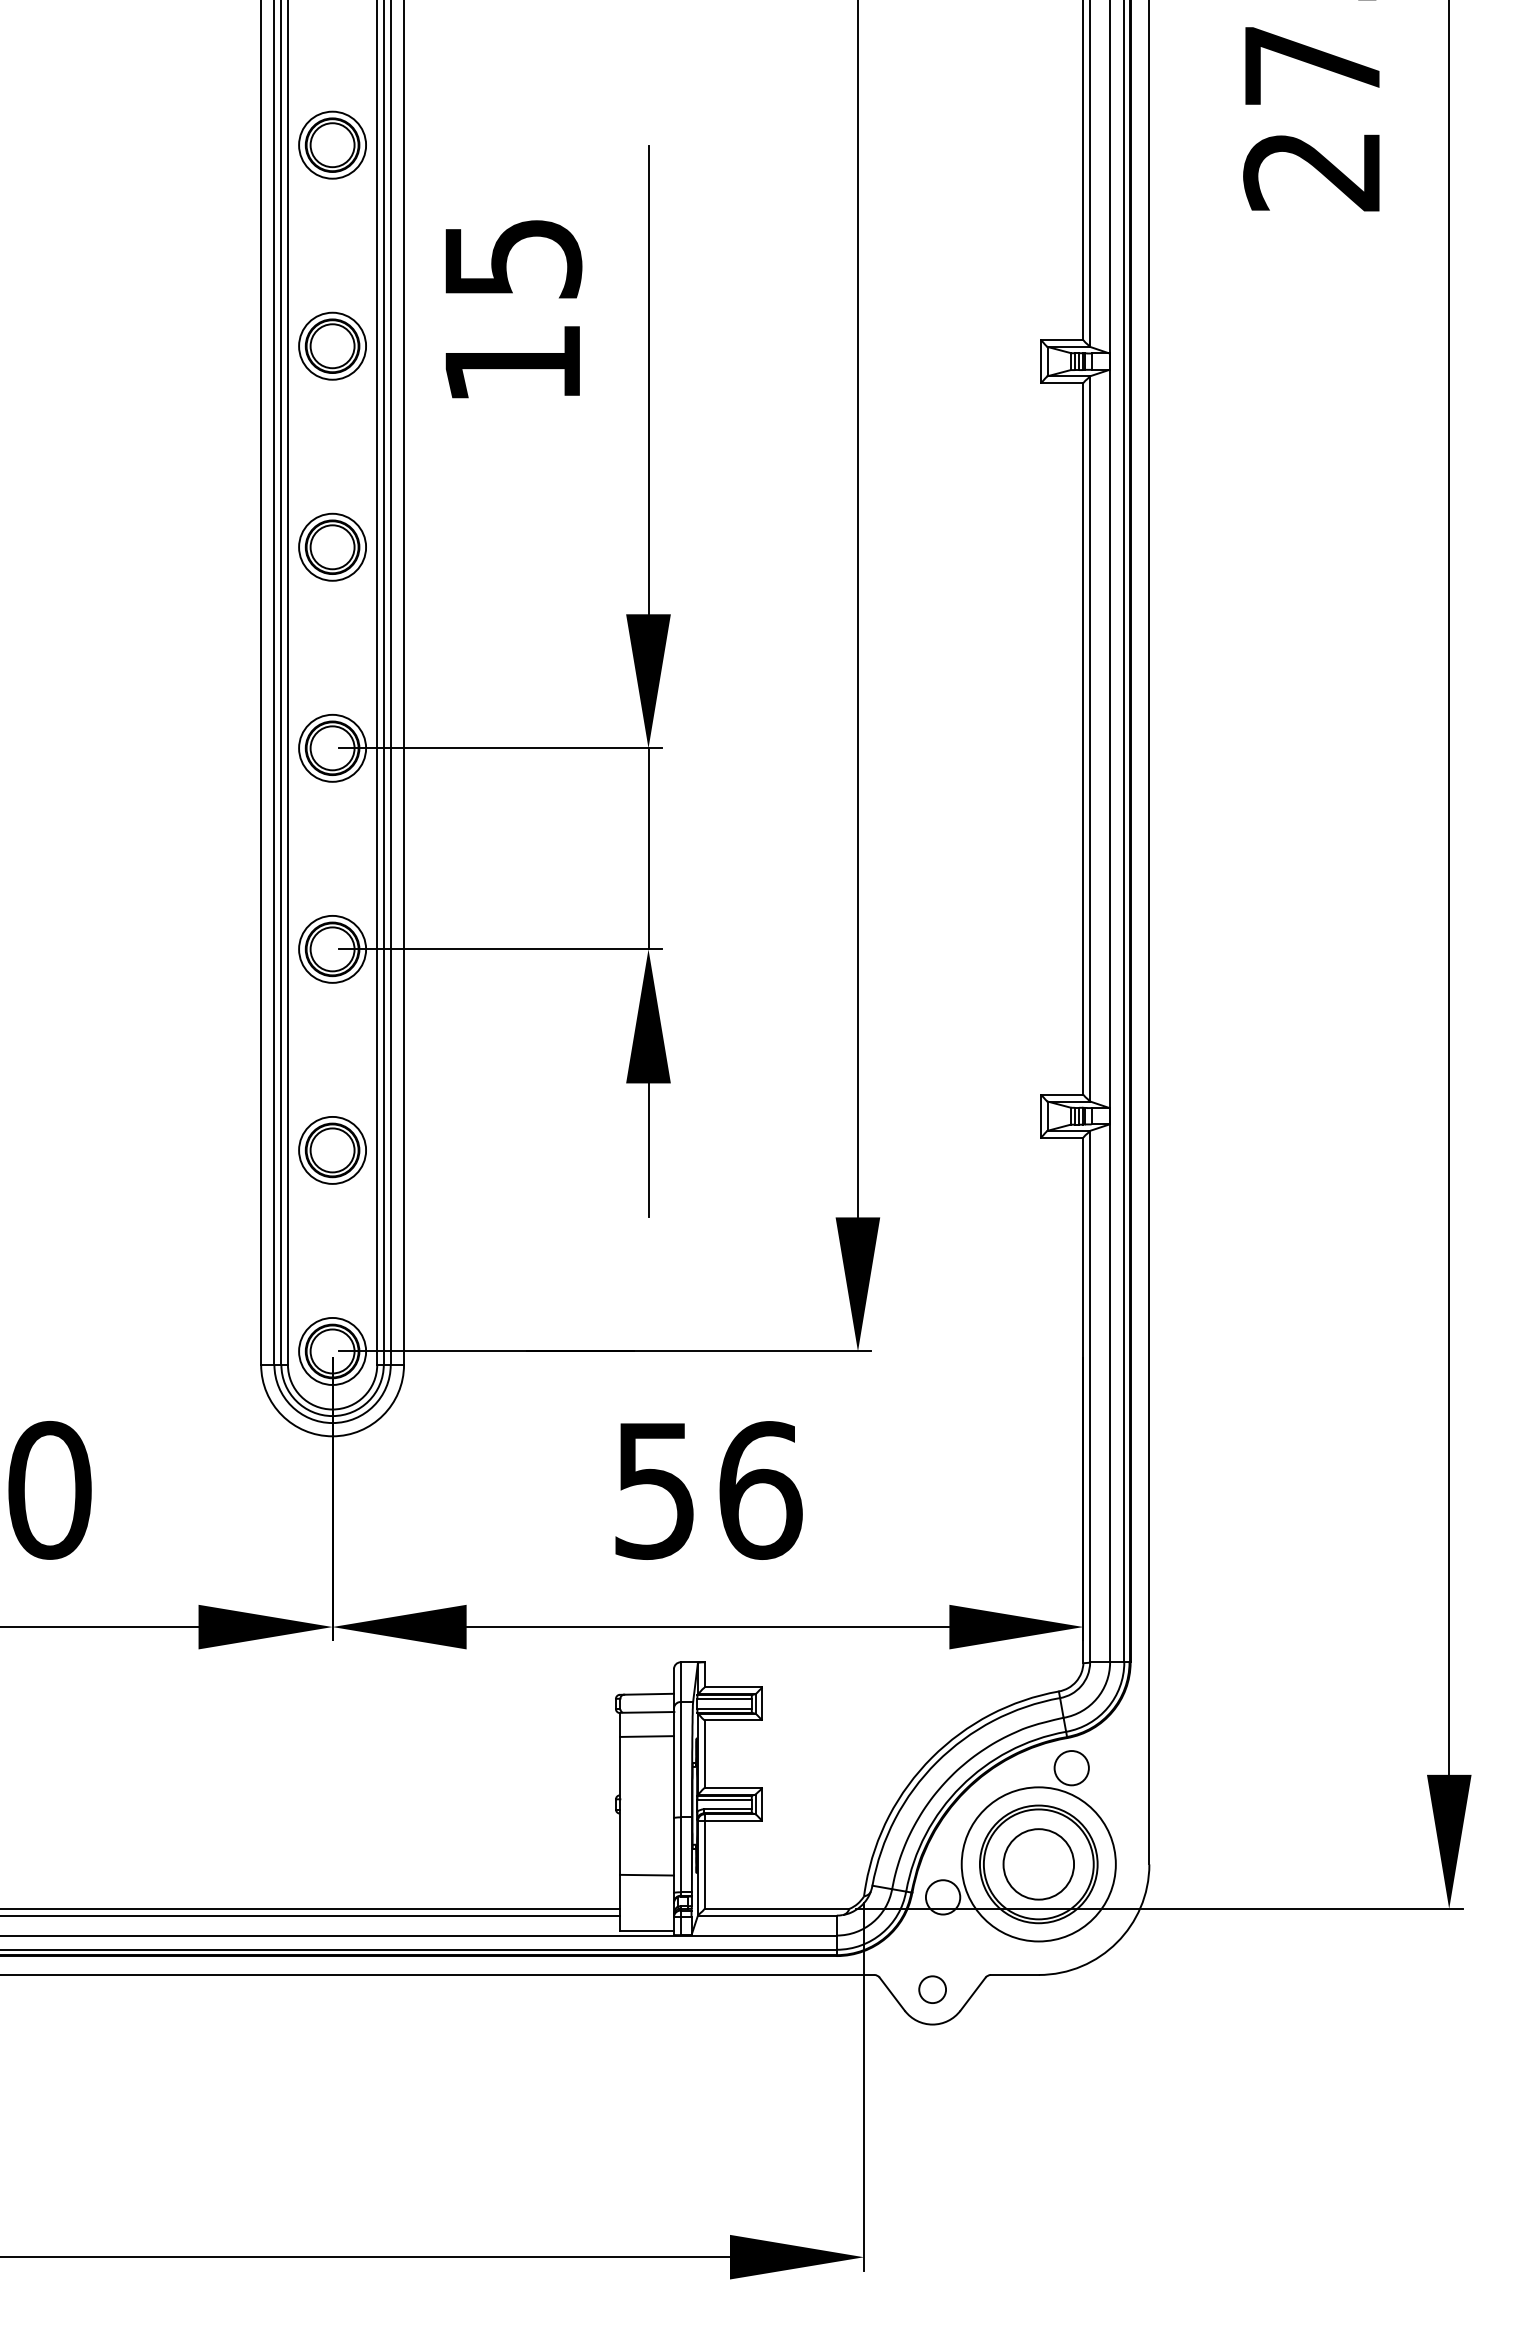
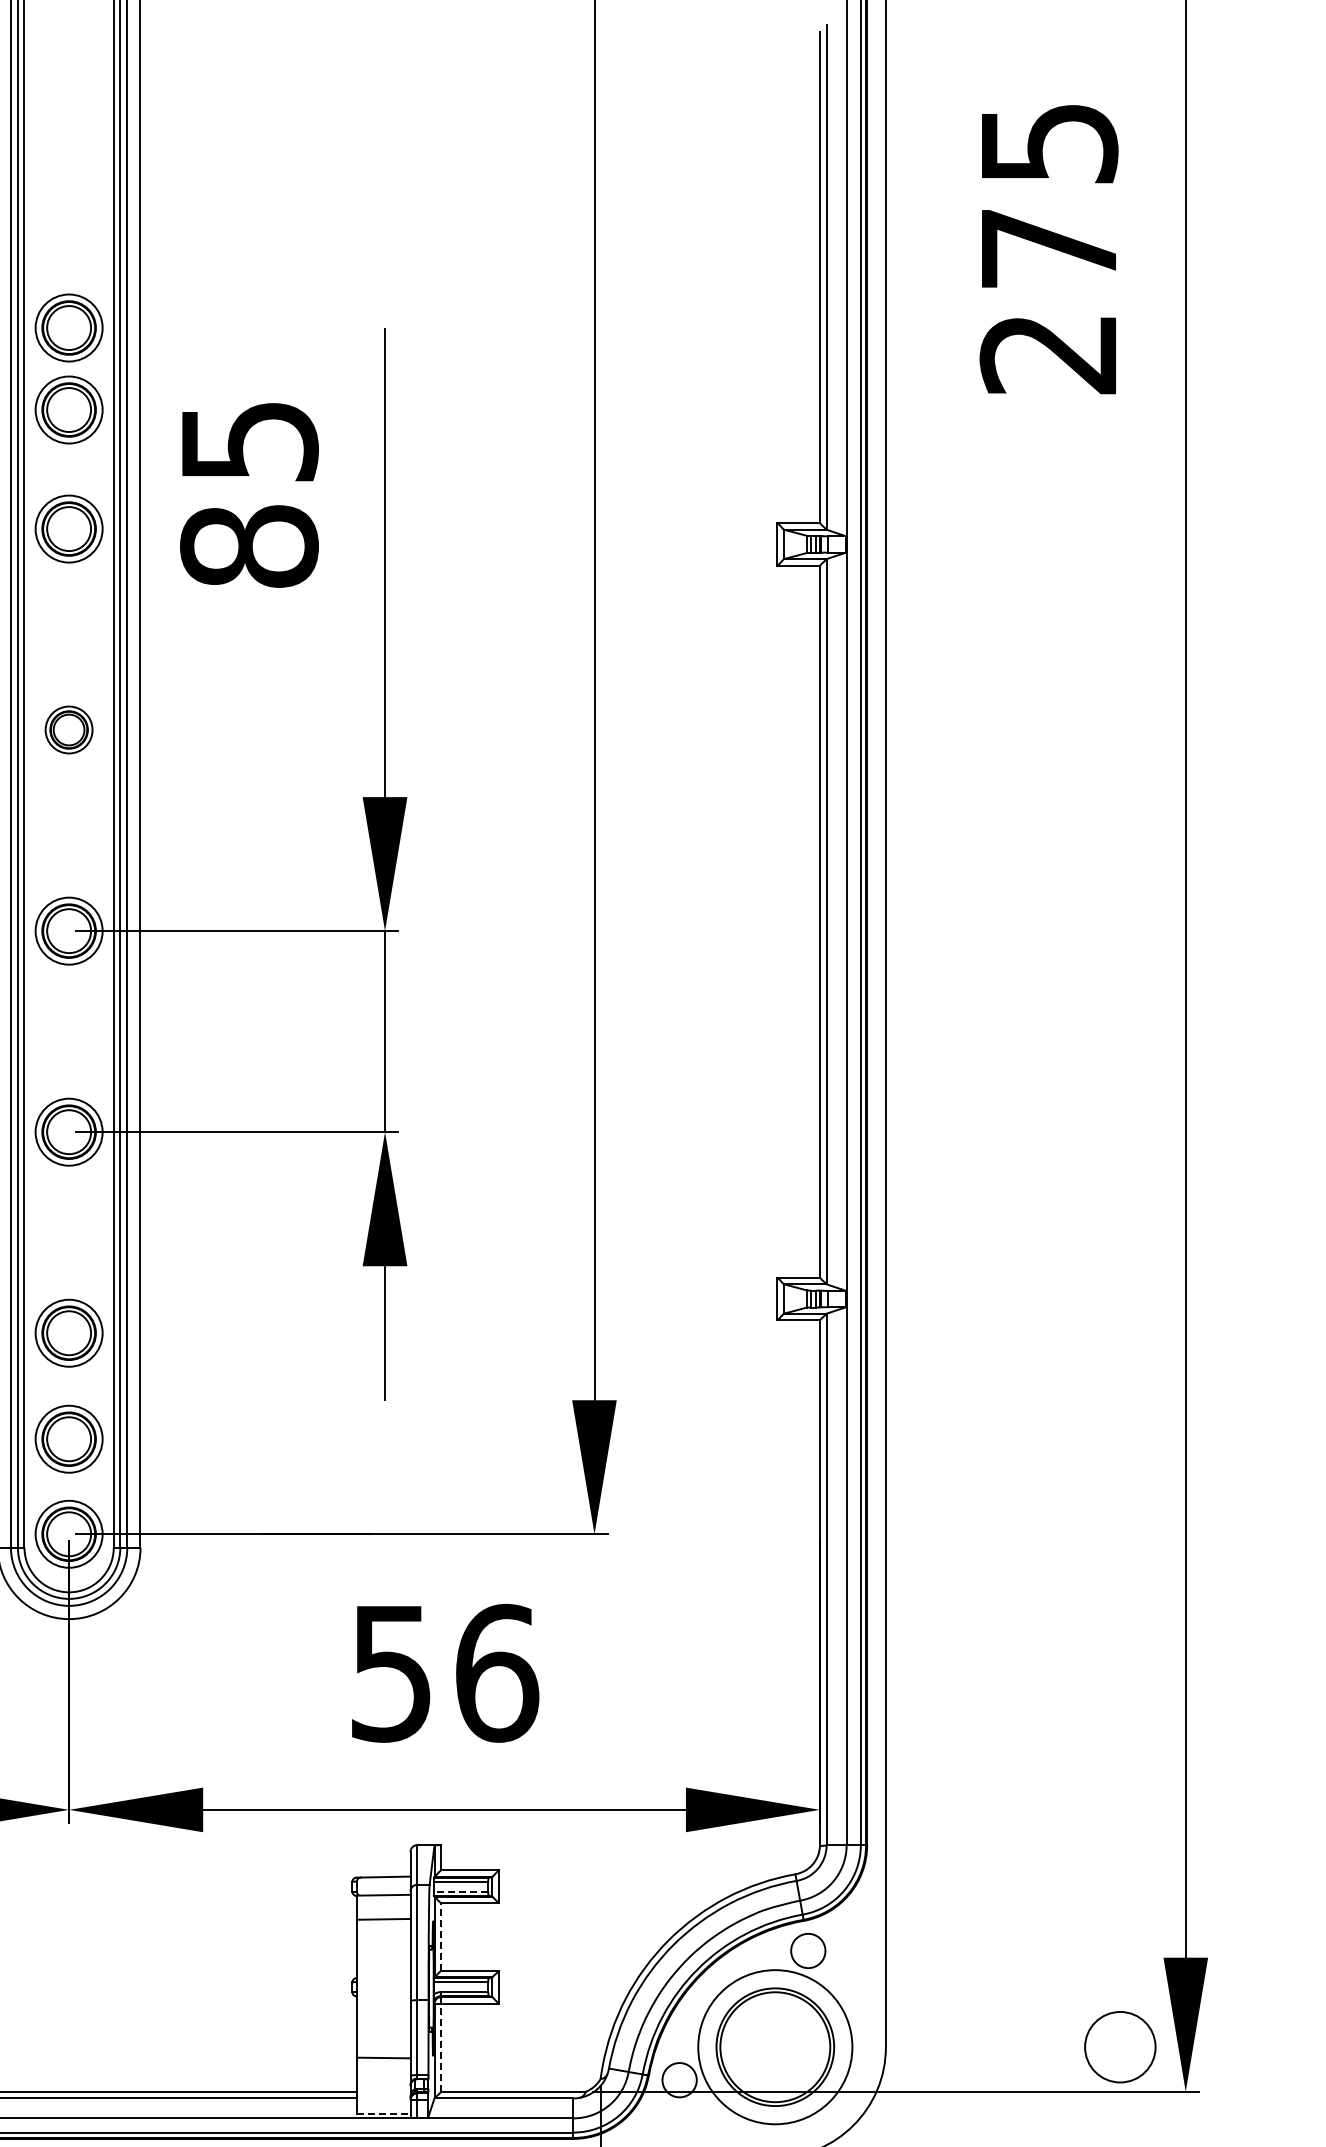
part: (332, 226) -> (69, 409), added
text: (512, 363) -> (249, 546), 15 -> 85
part: (332, 546) -> (69, 729), size x0.7
part: (332, 1256) -> (69, 1439), added
line: (724, 1708) -> (461, 1891), solid -> dashed
line: (704, 1754) -> (441, 1937), solid -> dashed
line: (704, 1864) -> (441, 2047), solid -> dashed
circle: (1038, 1864) -> (1120, 2047), moved
line: (647, 1930) -> (384, 2113), solid -> dashed

